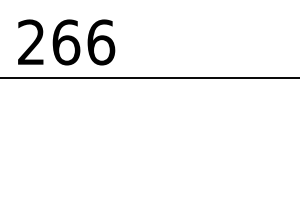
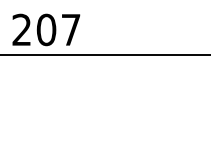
text: (83, 42) -> (58, 29), 266 -> 207

